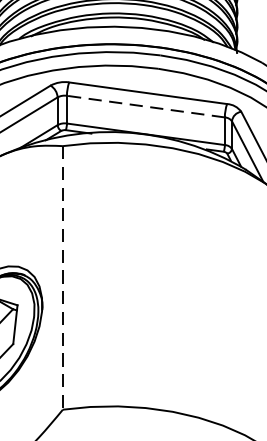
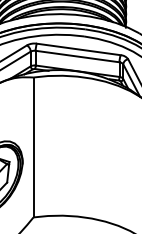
line: (145, 106) -> (77, 56), dashed -> solid
line: (62, 277) -> (33, 147), dashed -> solid

